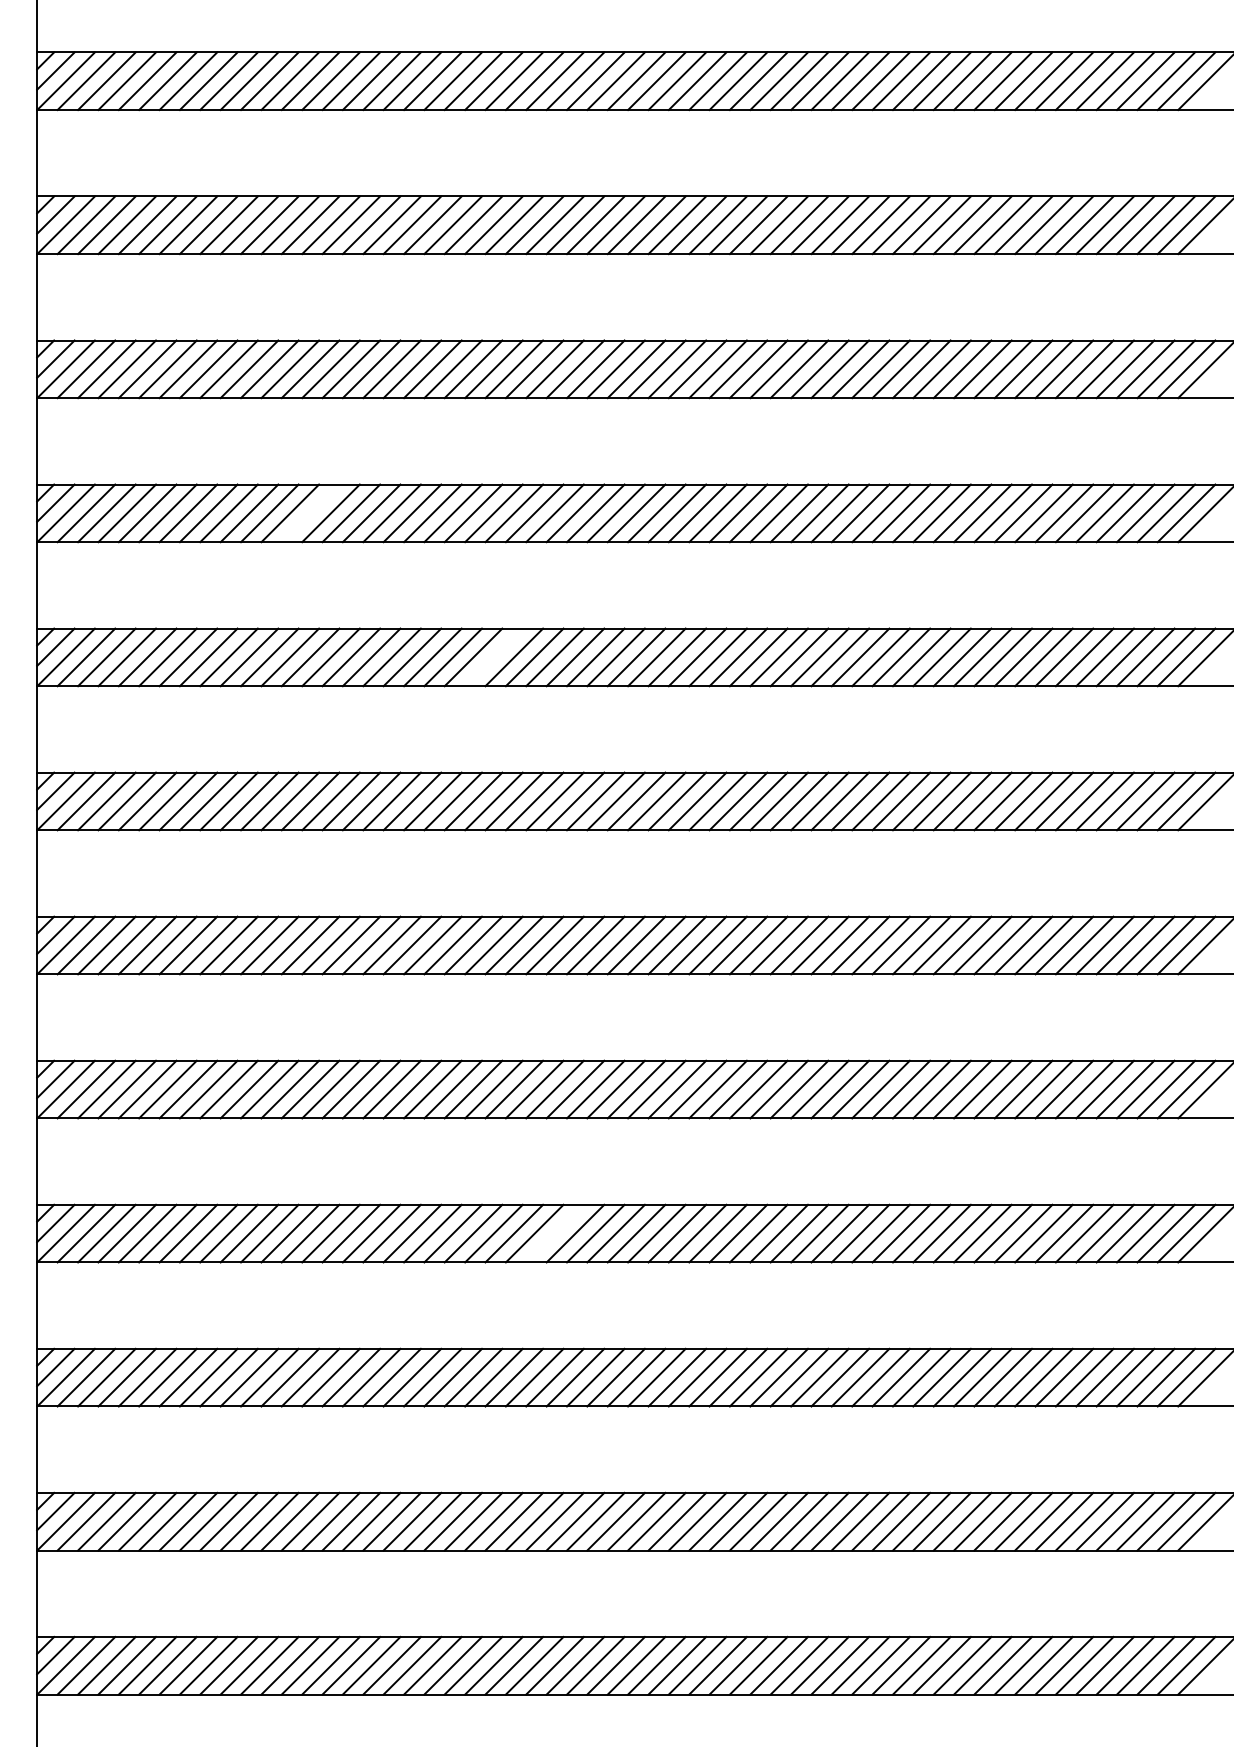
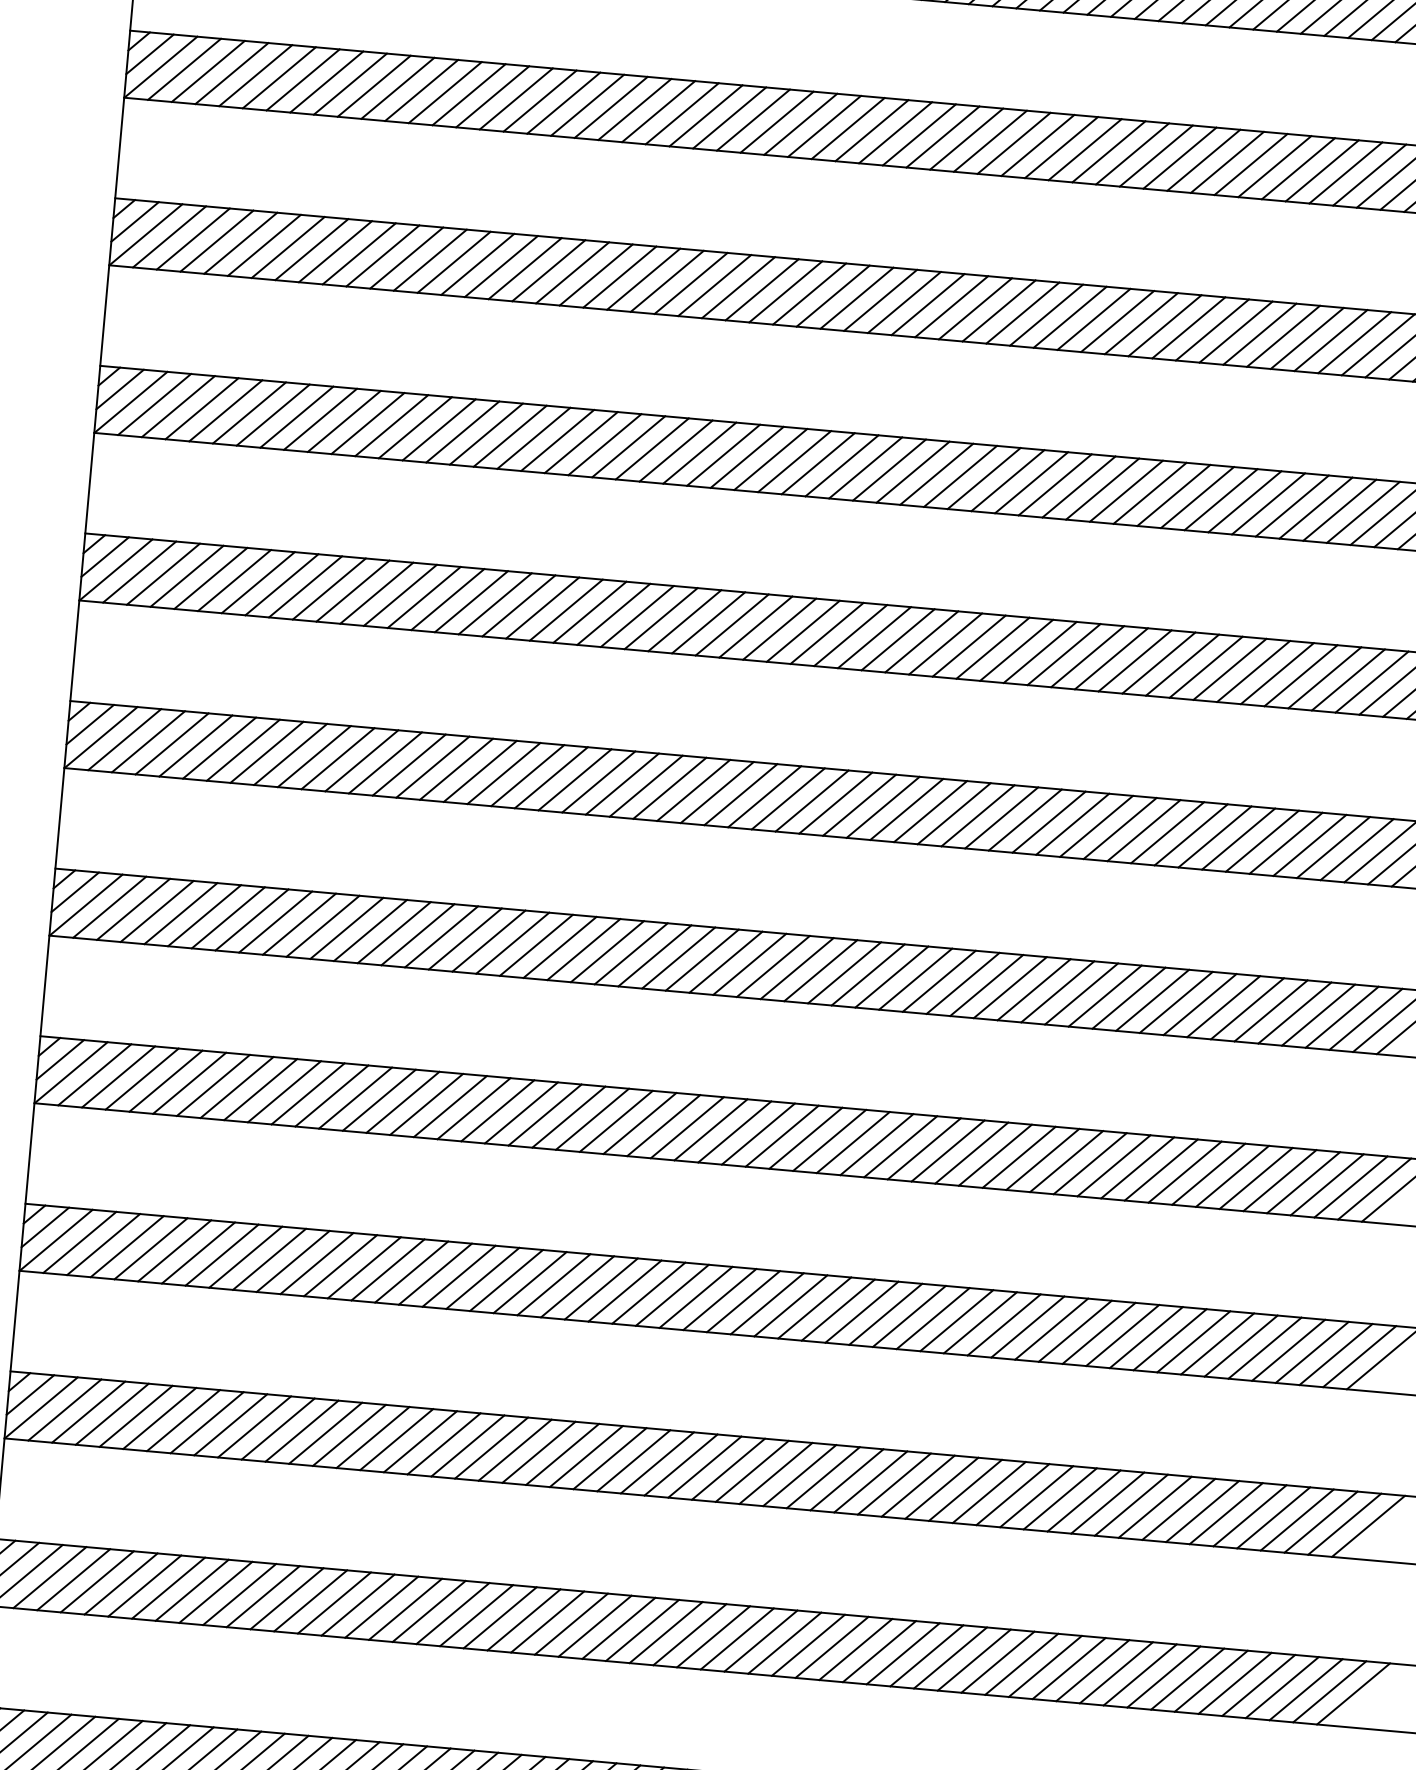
line: (310, 513) -> (415, 427), added
line: (493, 657) -> (613, 614), added
line: (554, 1233) -> (624, 1290), added

